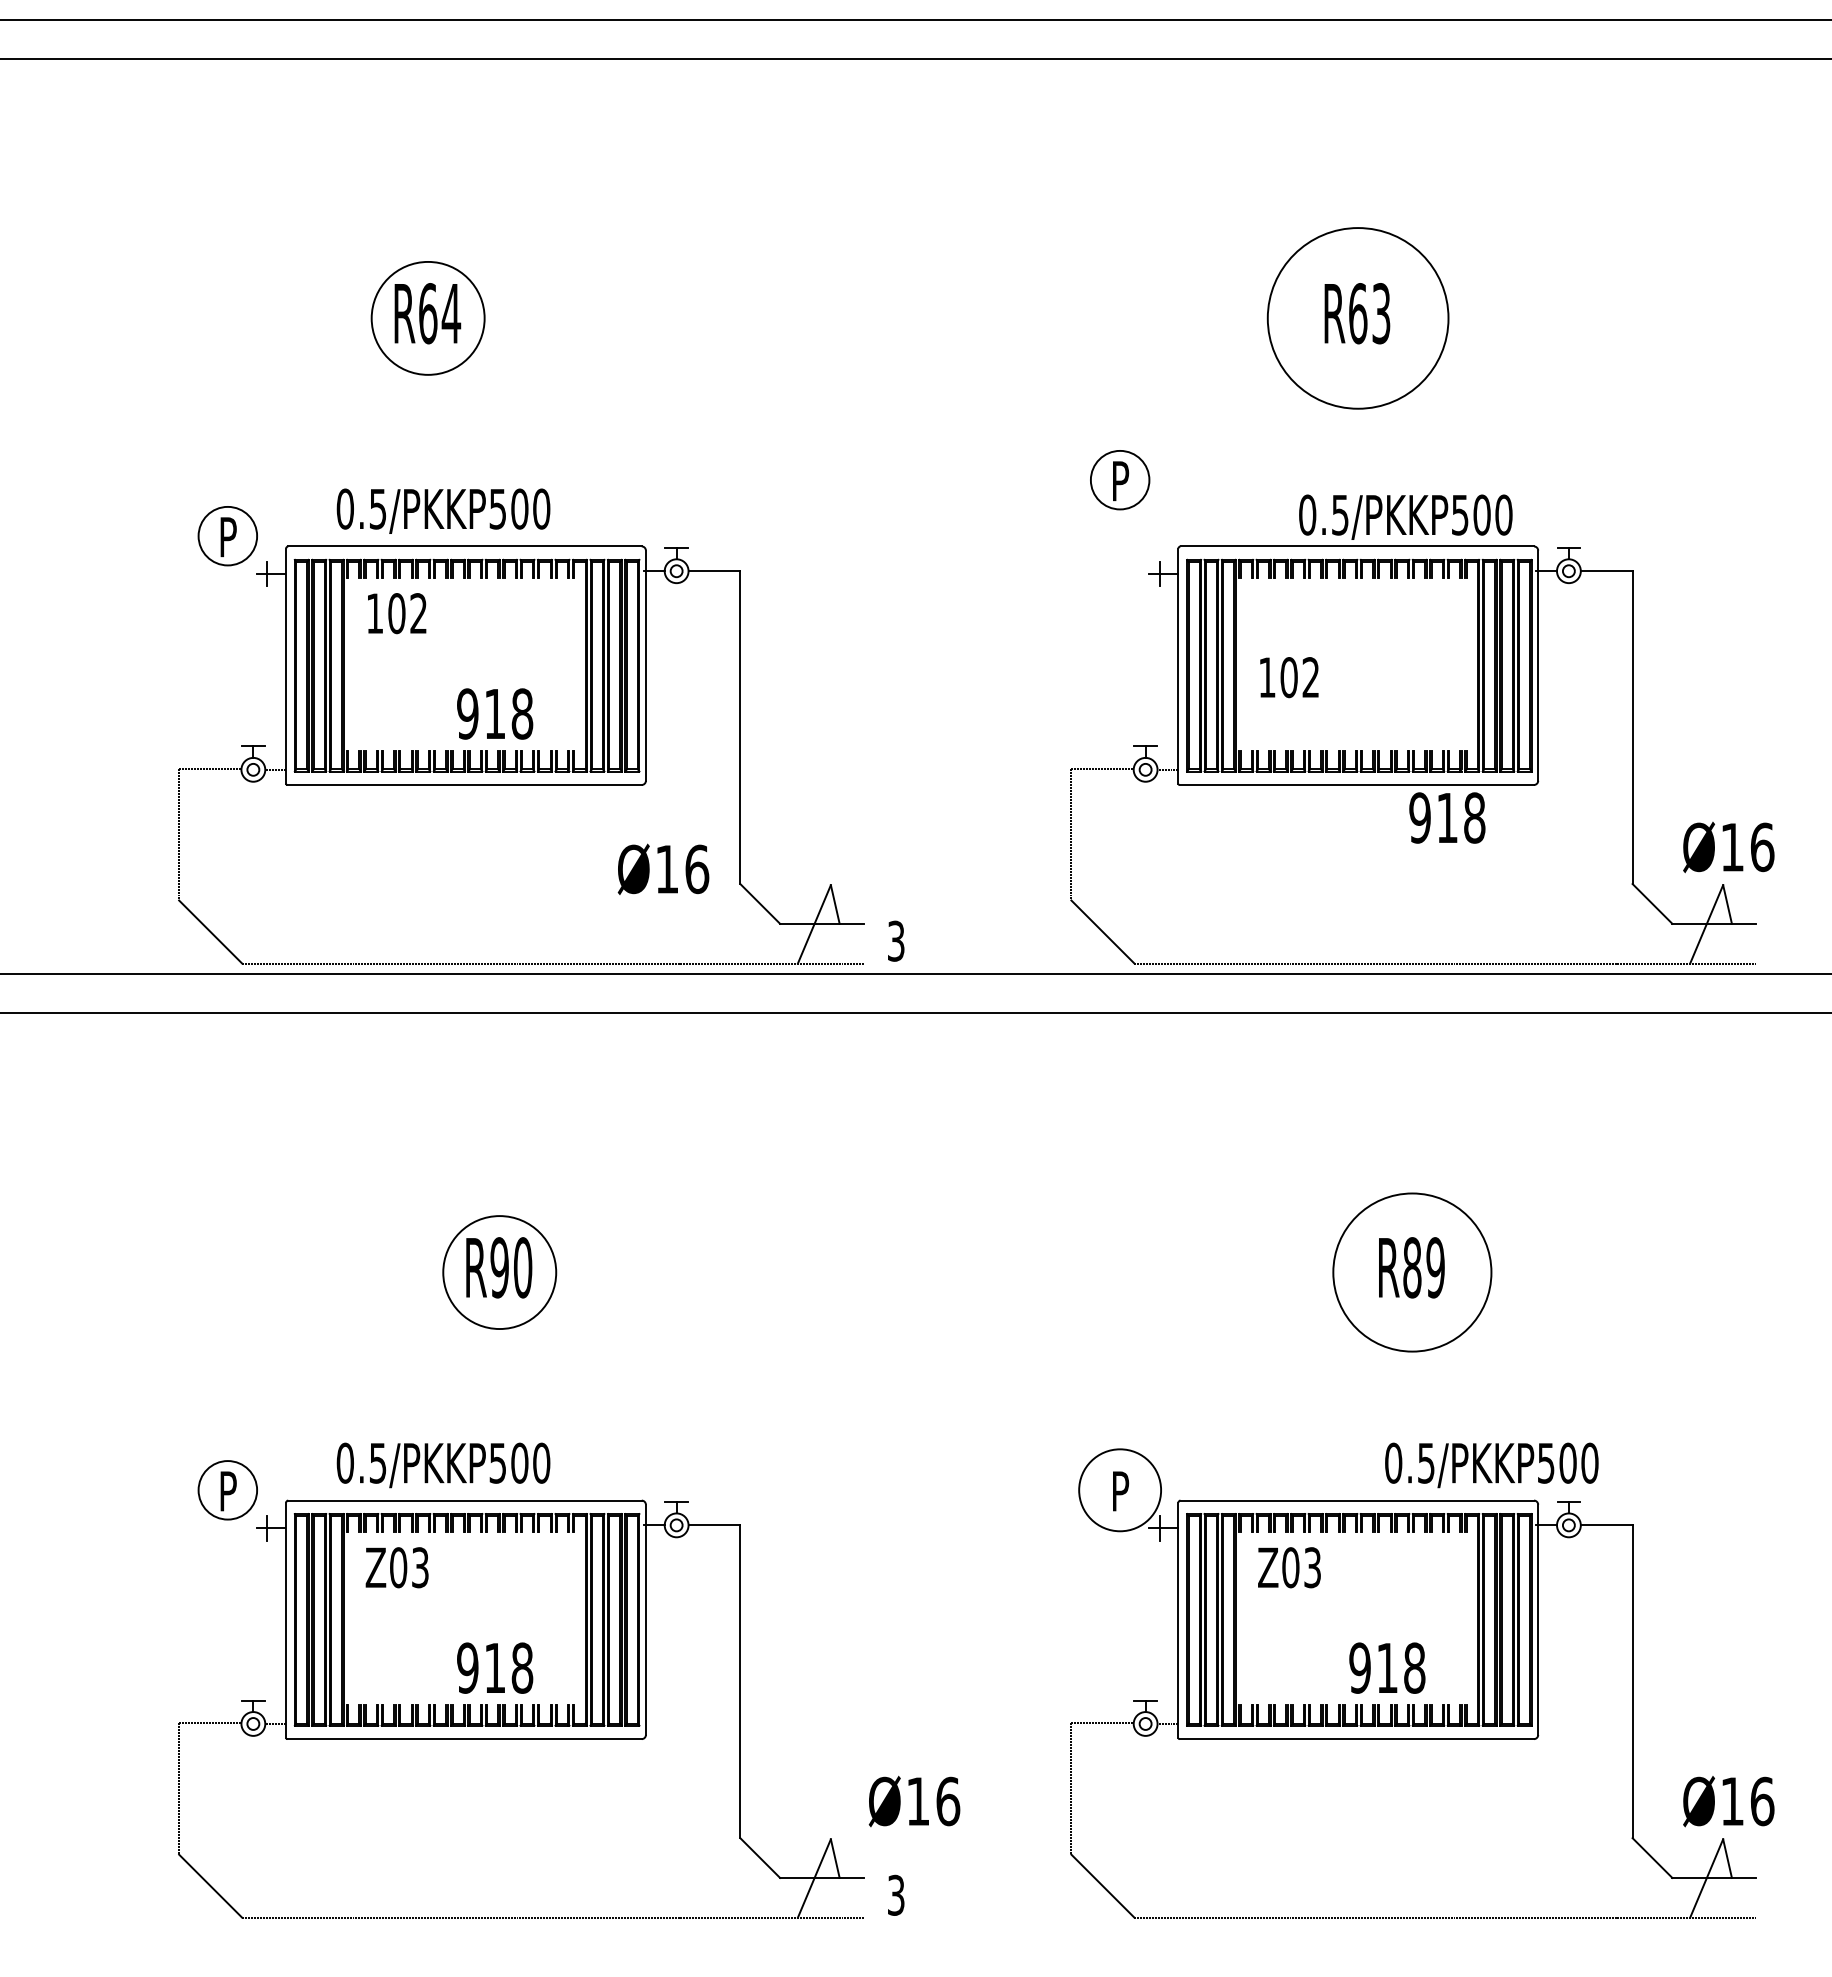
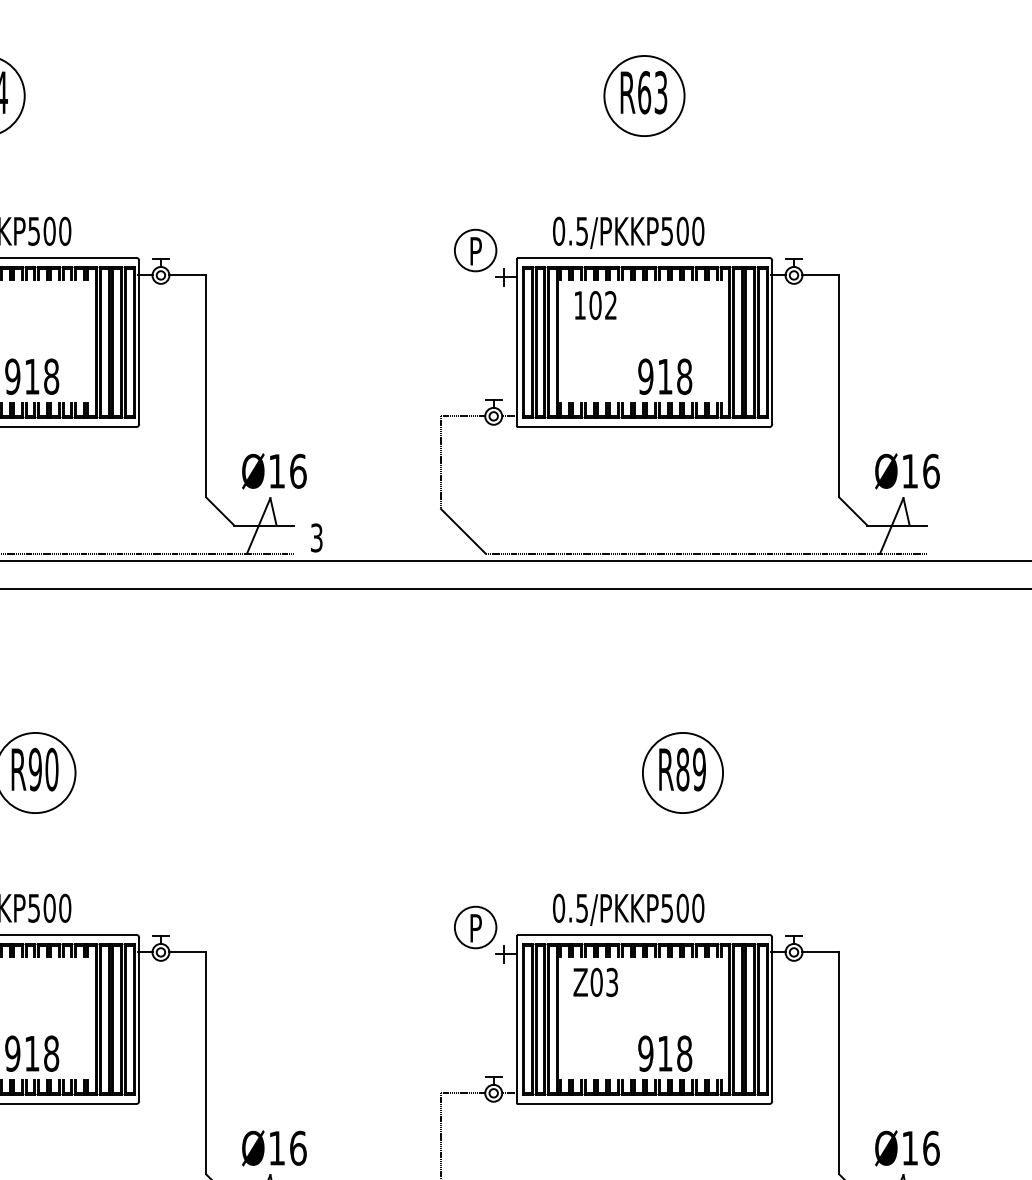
circle: (1357, 317) -> (644, 95), size x0.62
part: (1120, 480) -> (475, 250), moved
text: (1405, 516) -> (628, 232), moved
text: (1289, 677) -> (595, 305), moved
text: (1447, 817) -> (665, 376), moved
text: (663, 868) -> (274, 470), moved
circle: (1411, 1272) -> (682, 772), size x0.71
text: (1491, 1465) -> (628, 909), moved
circle: (1119, 1490) -> (475, 927), size x0.71
text: (914, 1801) -> (274, 1148), moved

